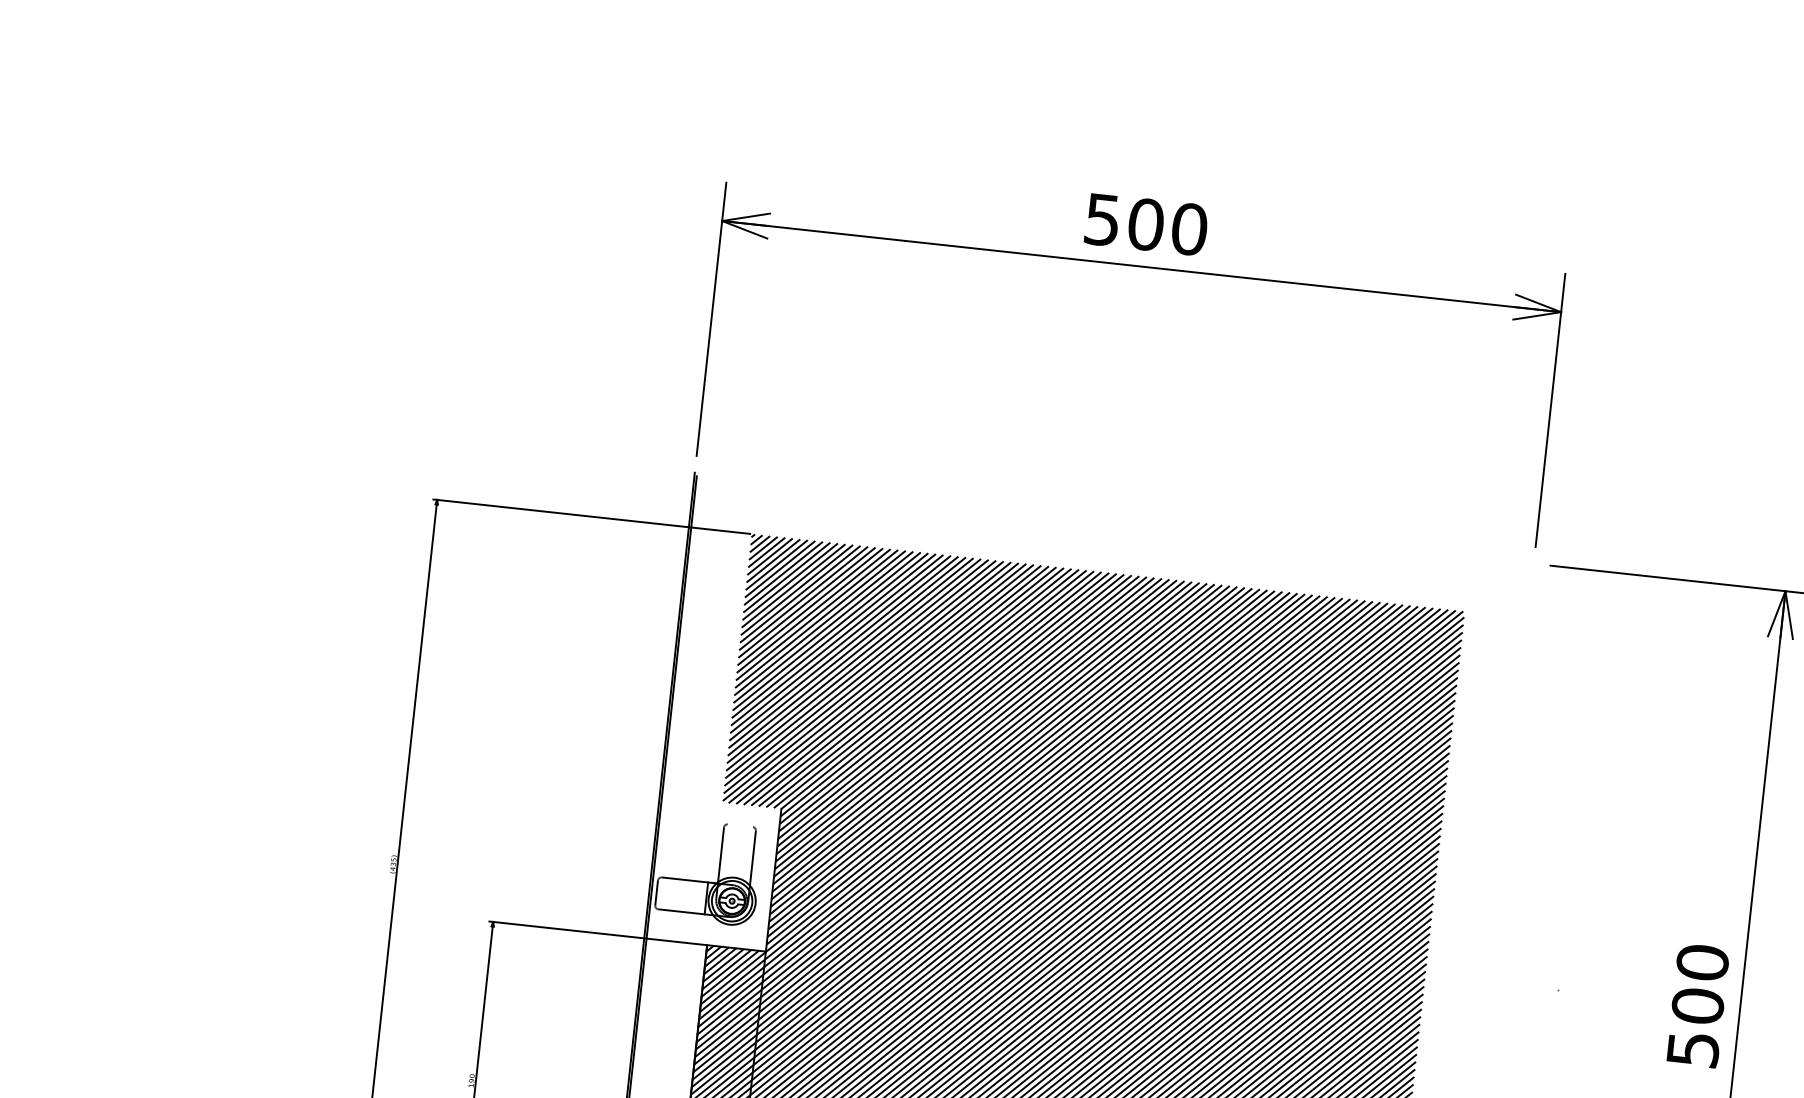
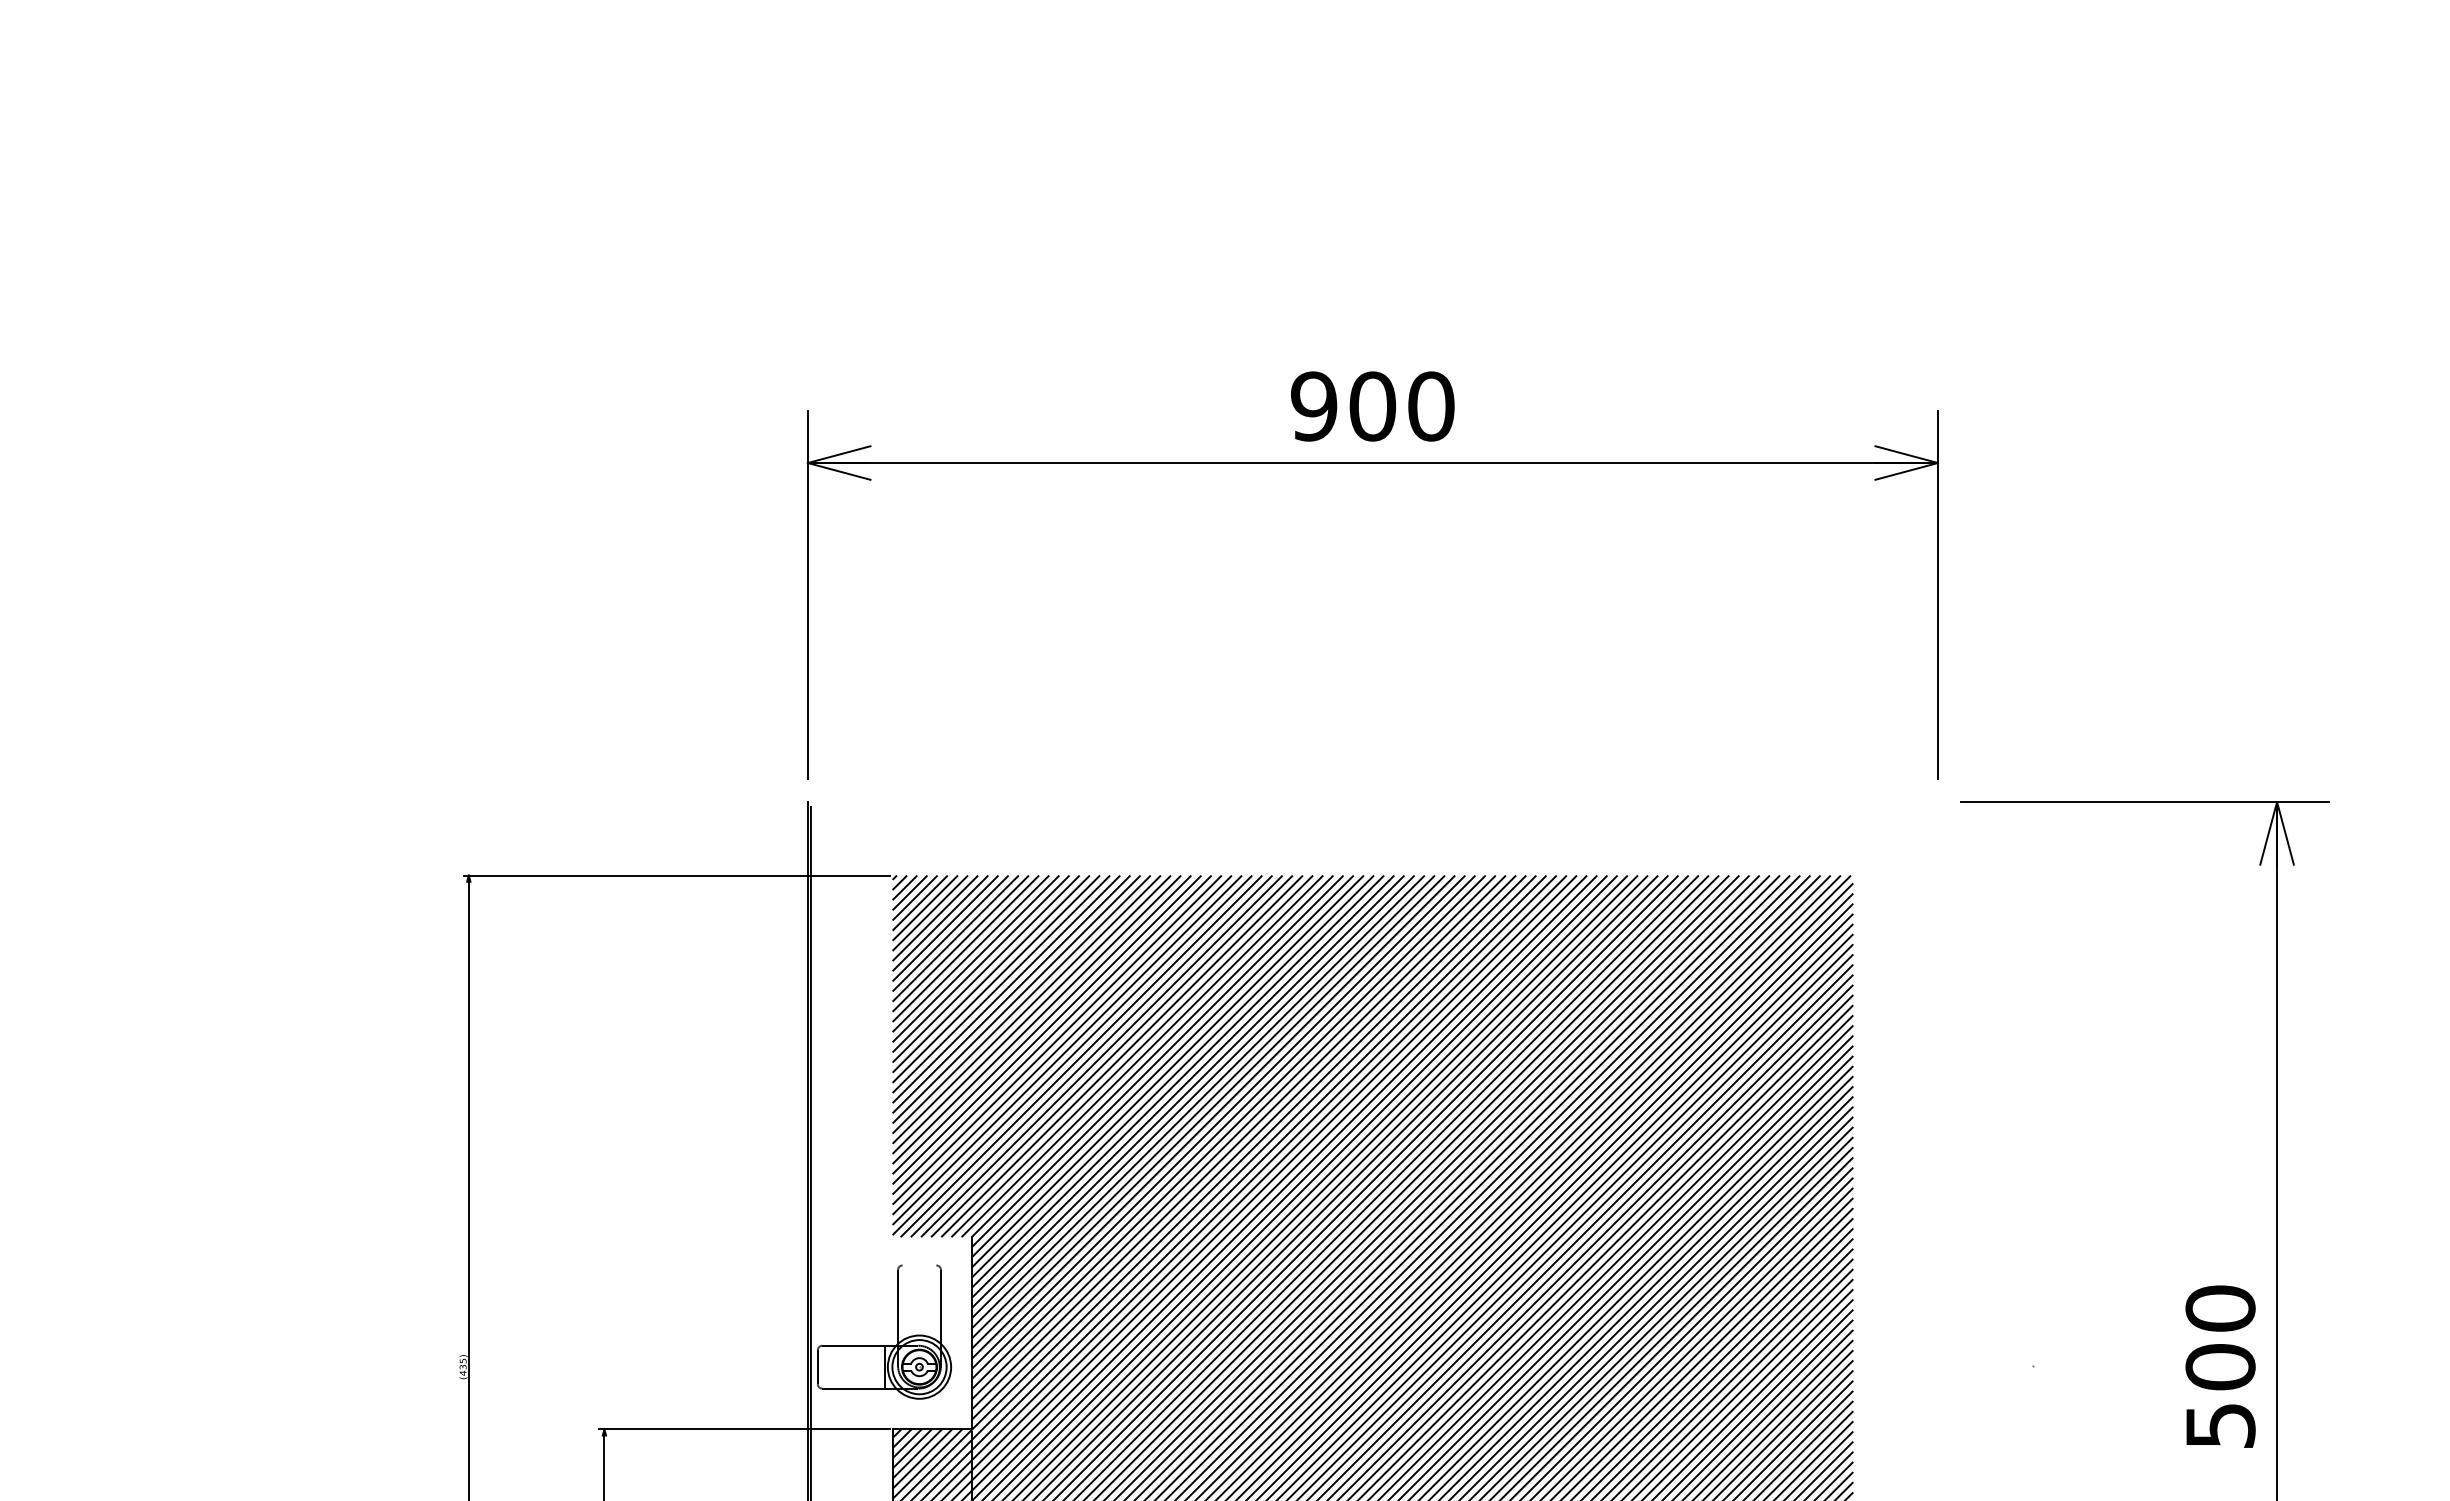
text: (1102, 219) -> (1314, 406), 500 -> 900

